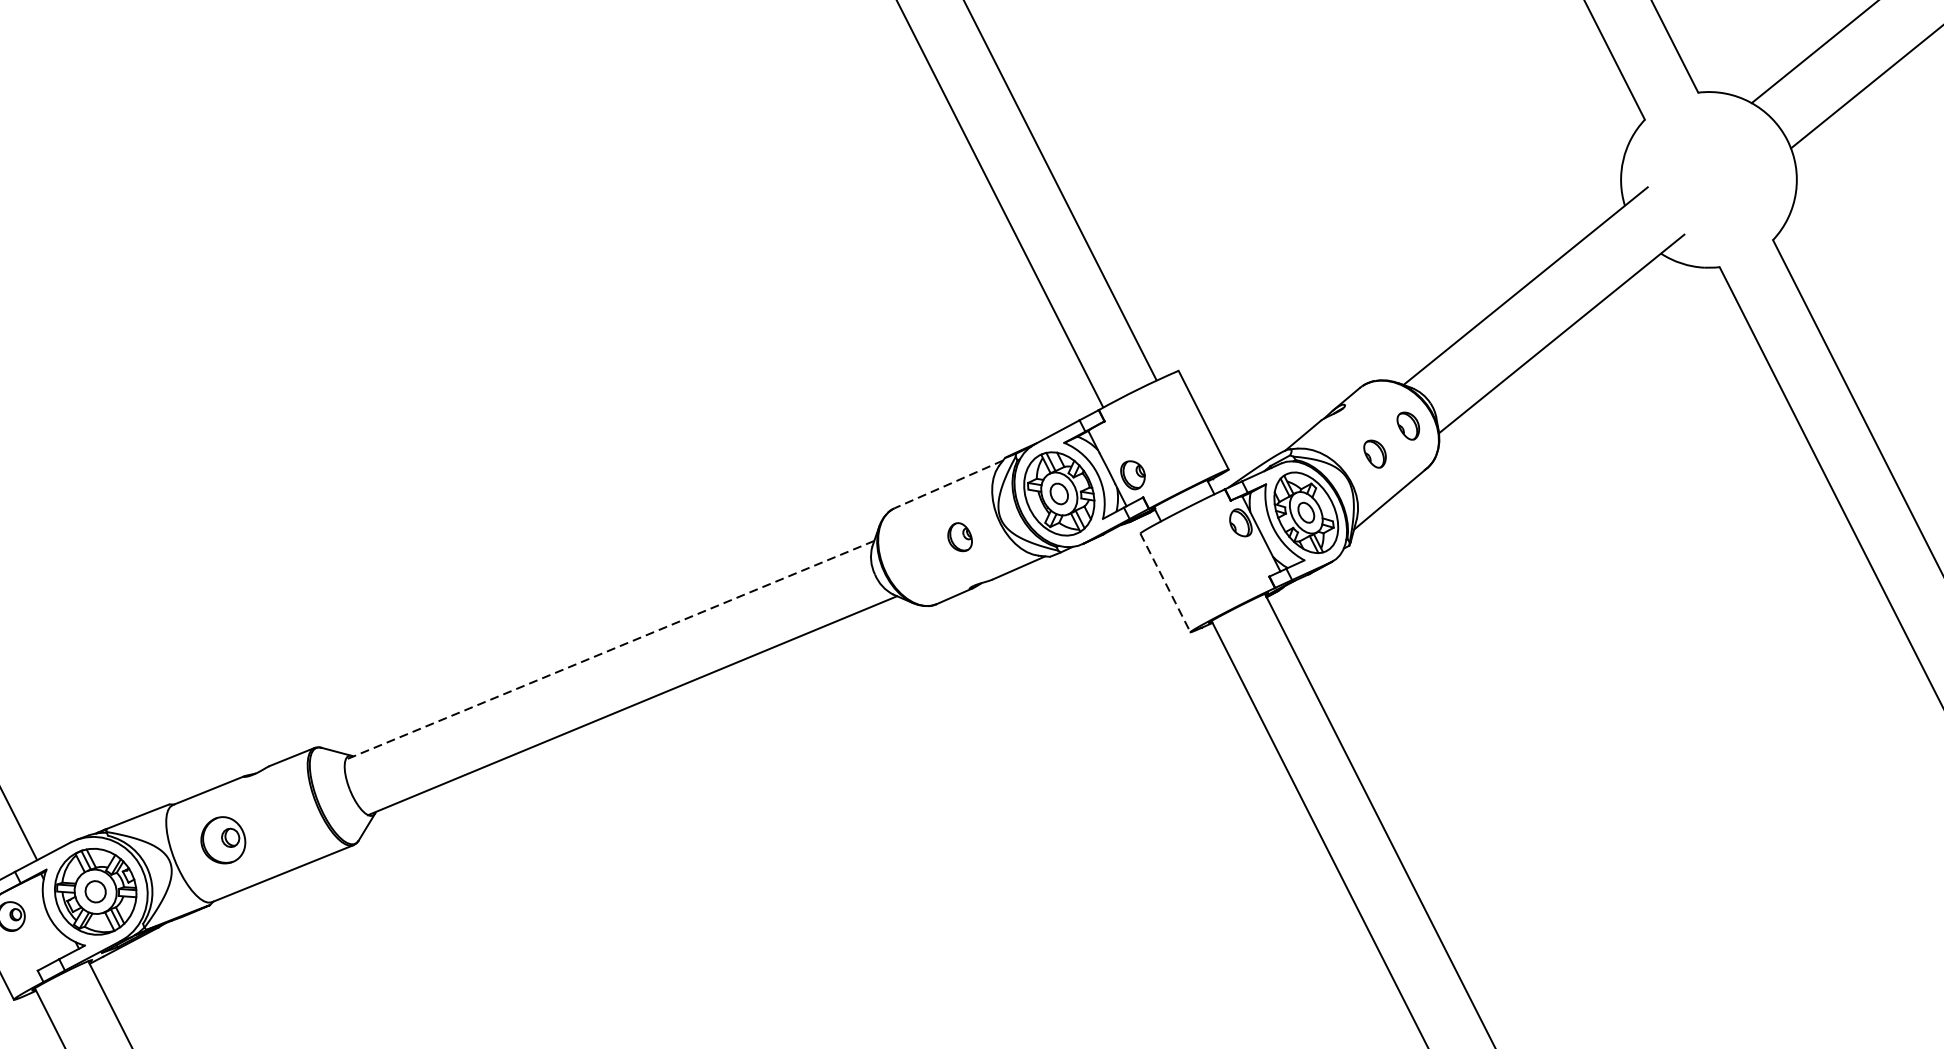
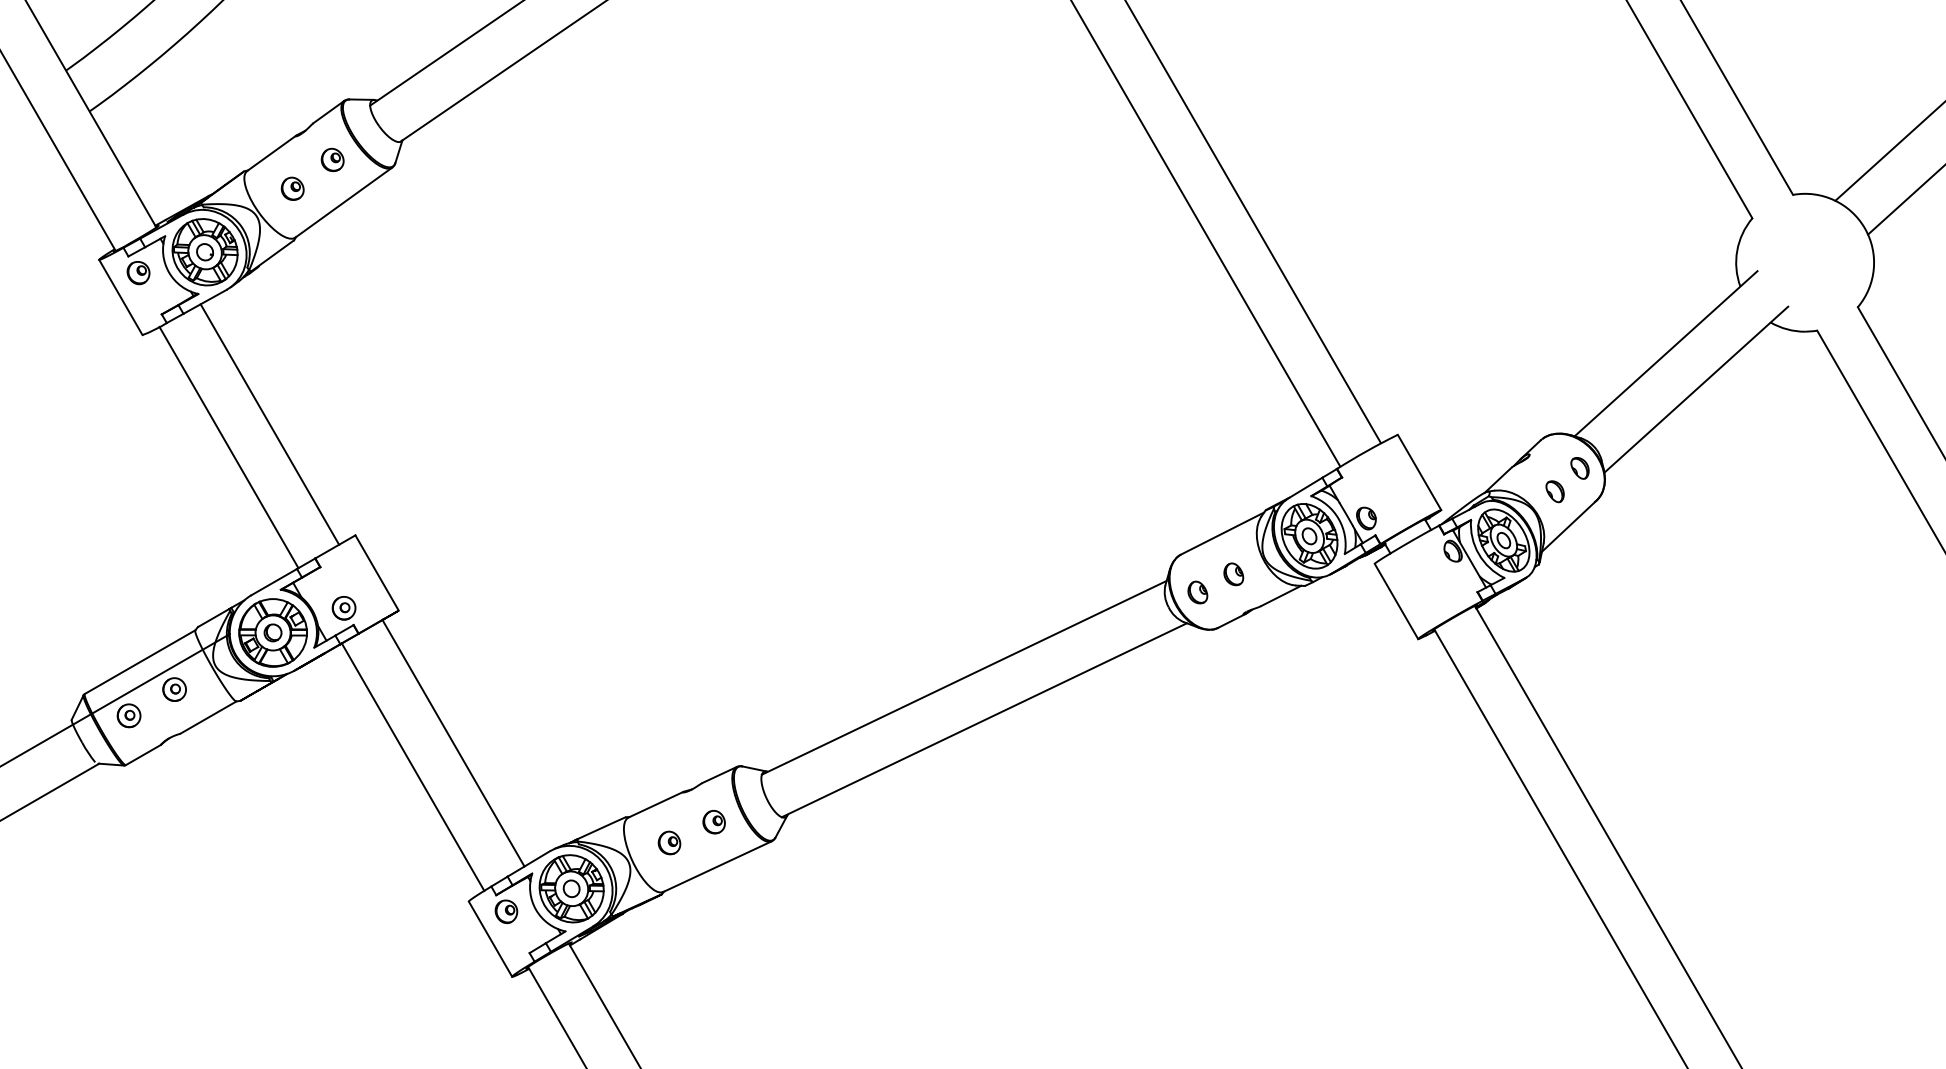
line: (948, 484) -> (1222, 533), dashed -> solid
part: (912, 557) -> (1197, 592), added
line: (1165, 582) -> (1396, 601), dashed -> solid
line: (608, 651) -> (963, 678), dashed -> solid
part: (280, 817) -> (713, 822), added
part: (223, 839) -> (669, 842), size x0.62

